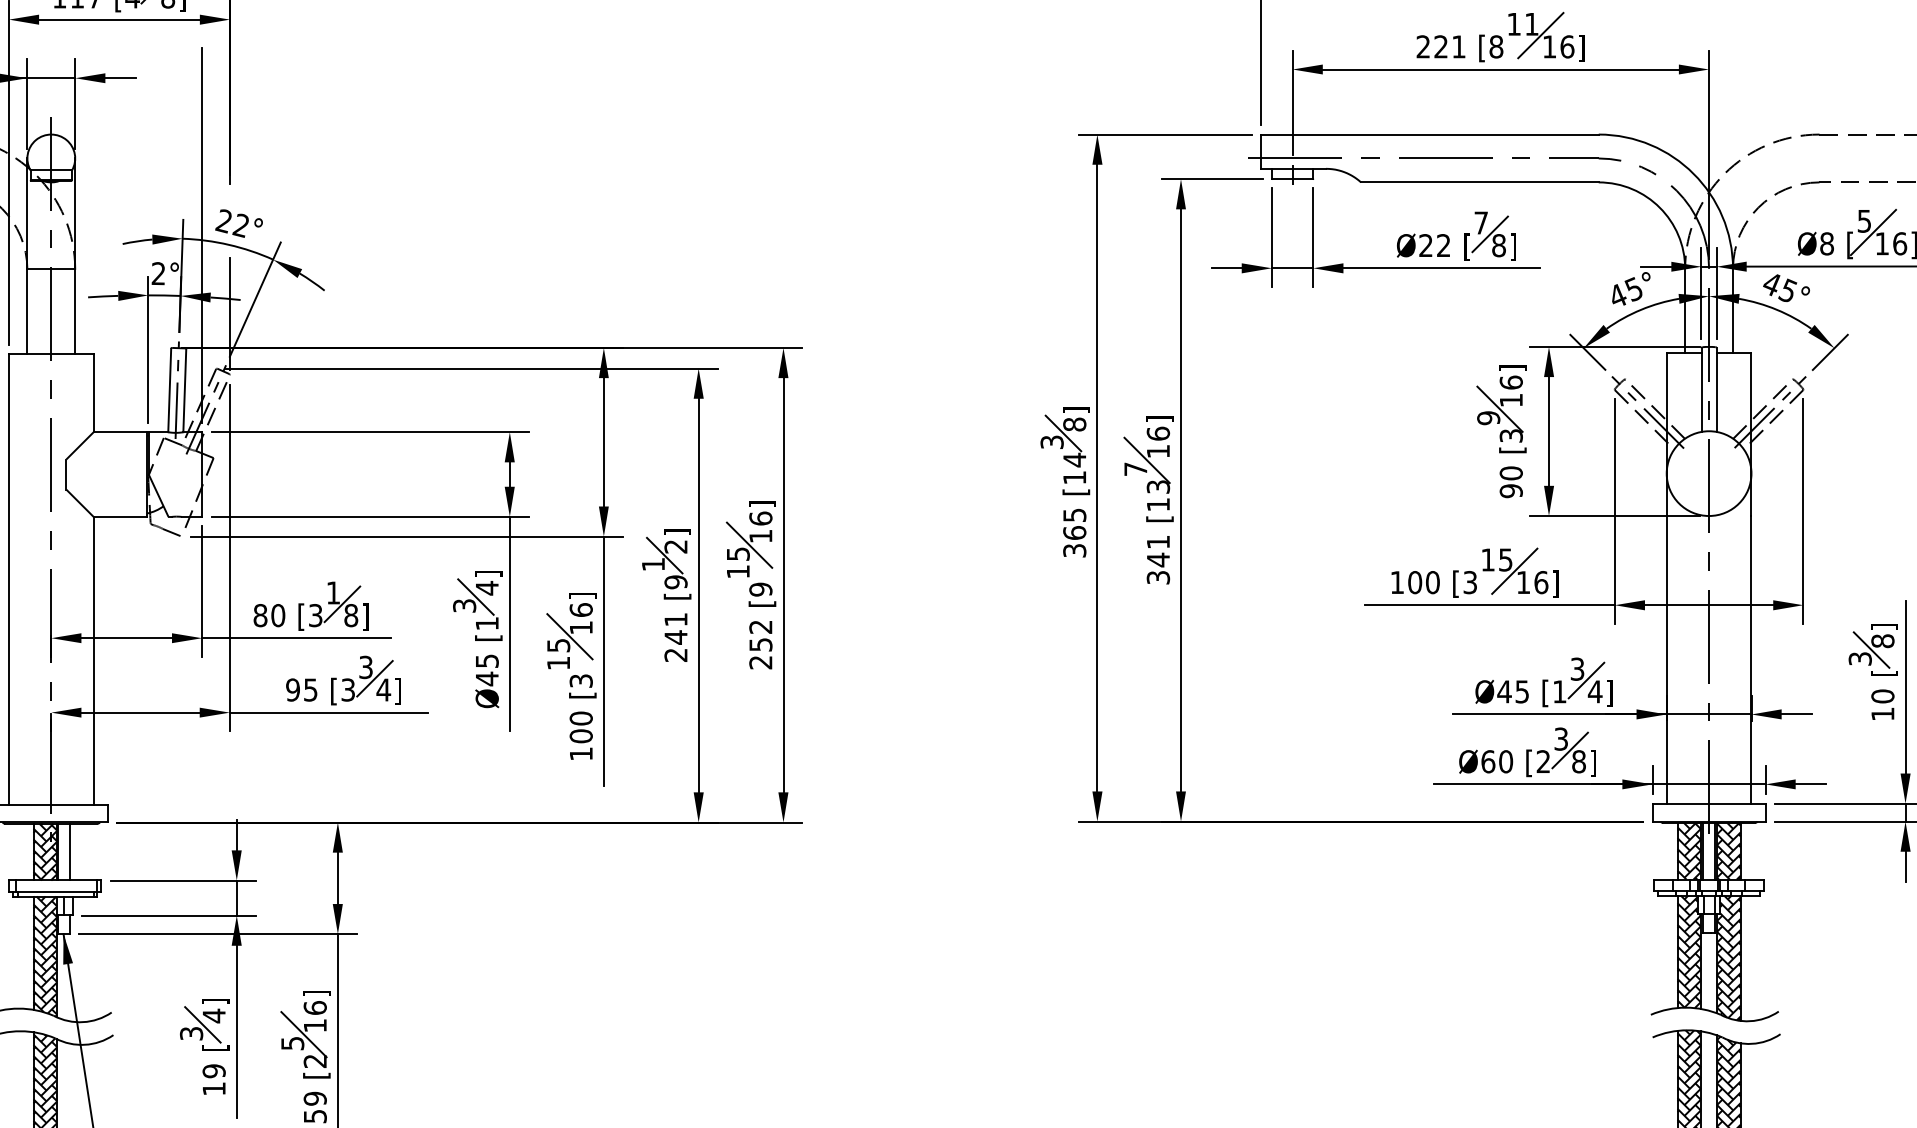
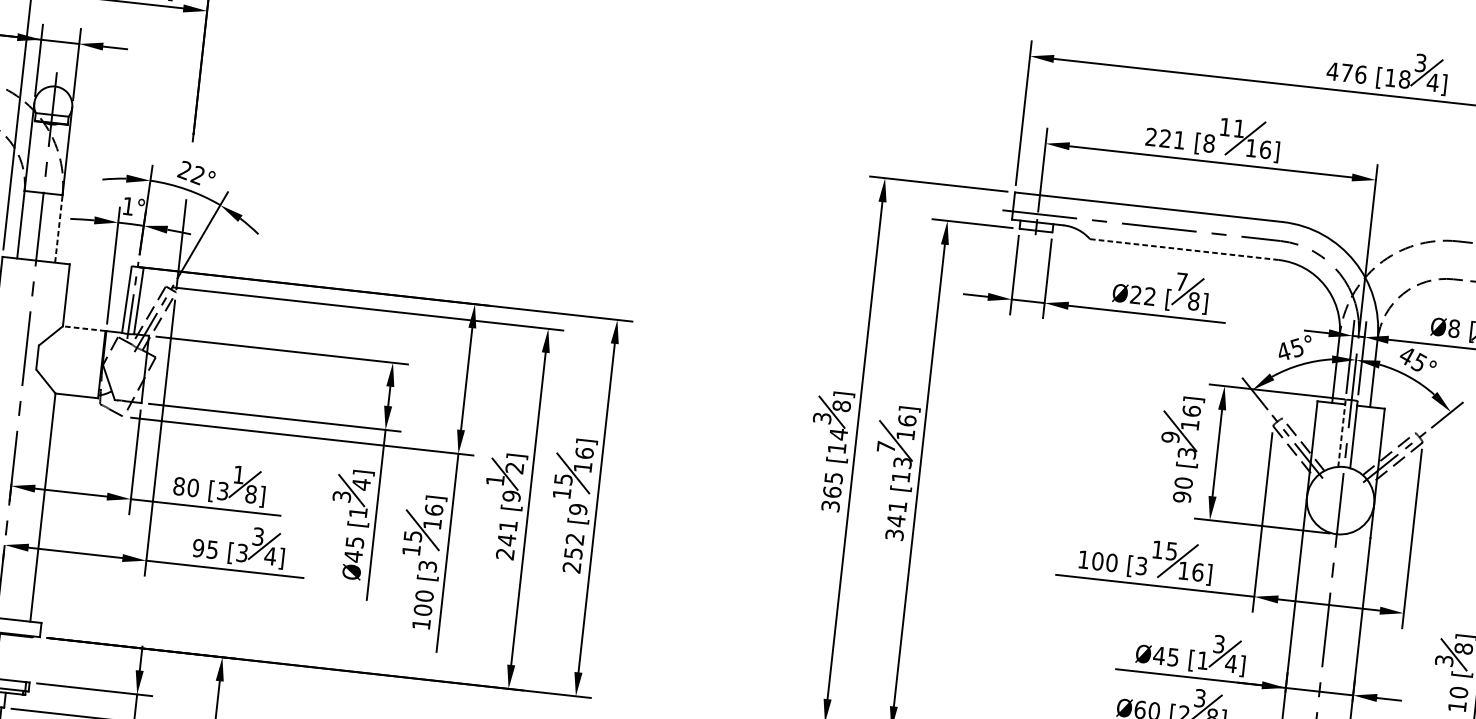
line: (1479, 182) -> (1183, 249), solid -> dashed
line: (202, 235) -> (166, 179), removed
text: (157, 273) -> (127, 206), 2° -> 1°
line: (75, 311) -> (59, 228), solid -> dashed
line: (1701, 390) -> (1341, 434), solid -> dashed
line: (120, 432) -> (84, 328), solid -> dashed
line: (69, 851) -> (7, 656), removed

